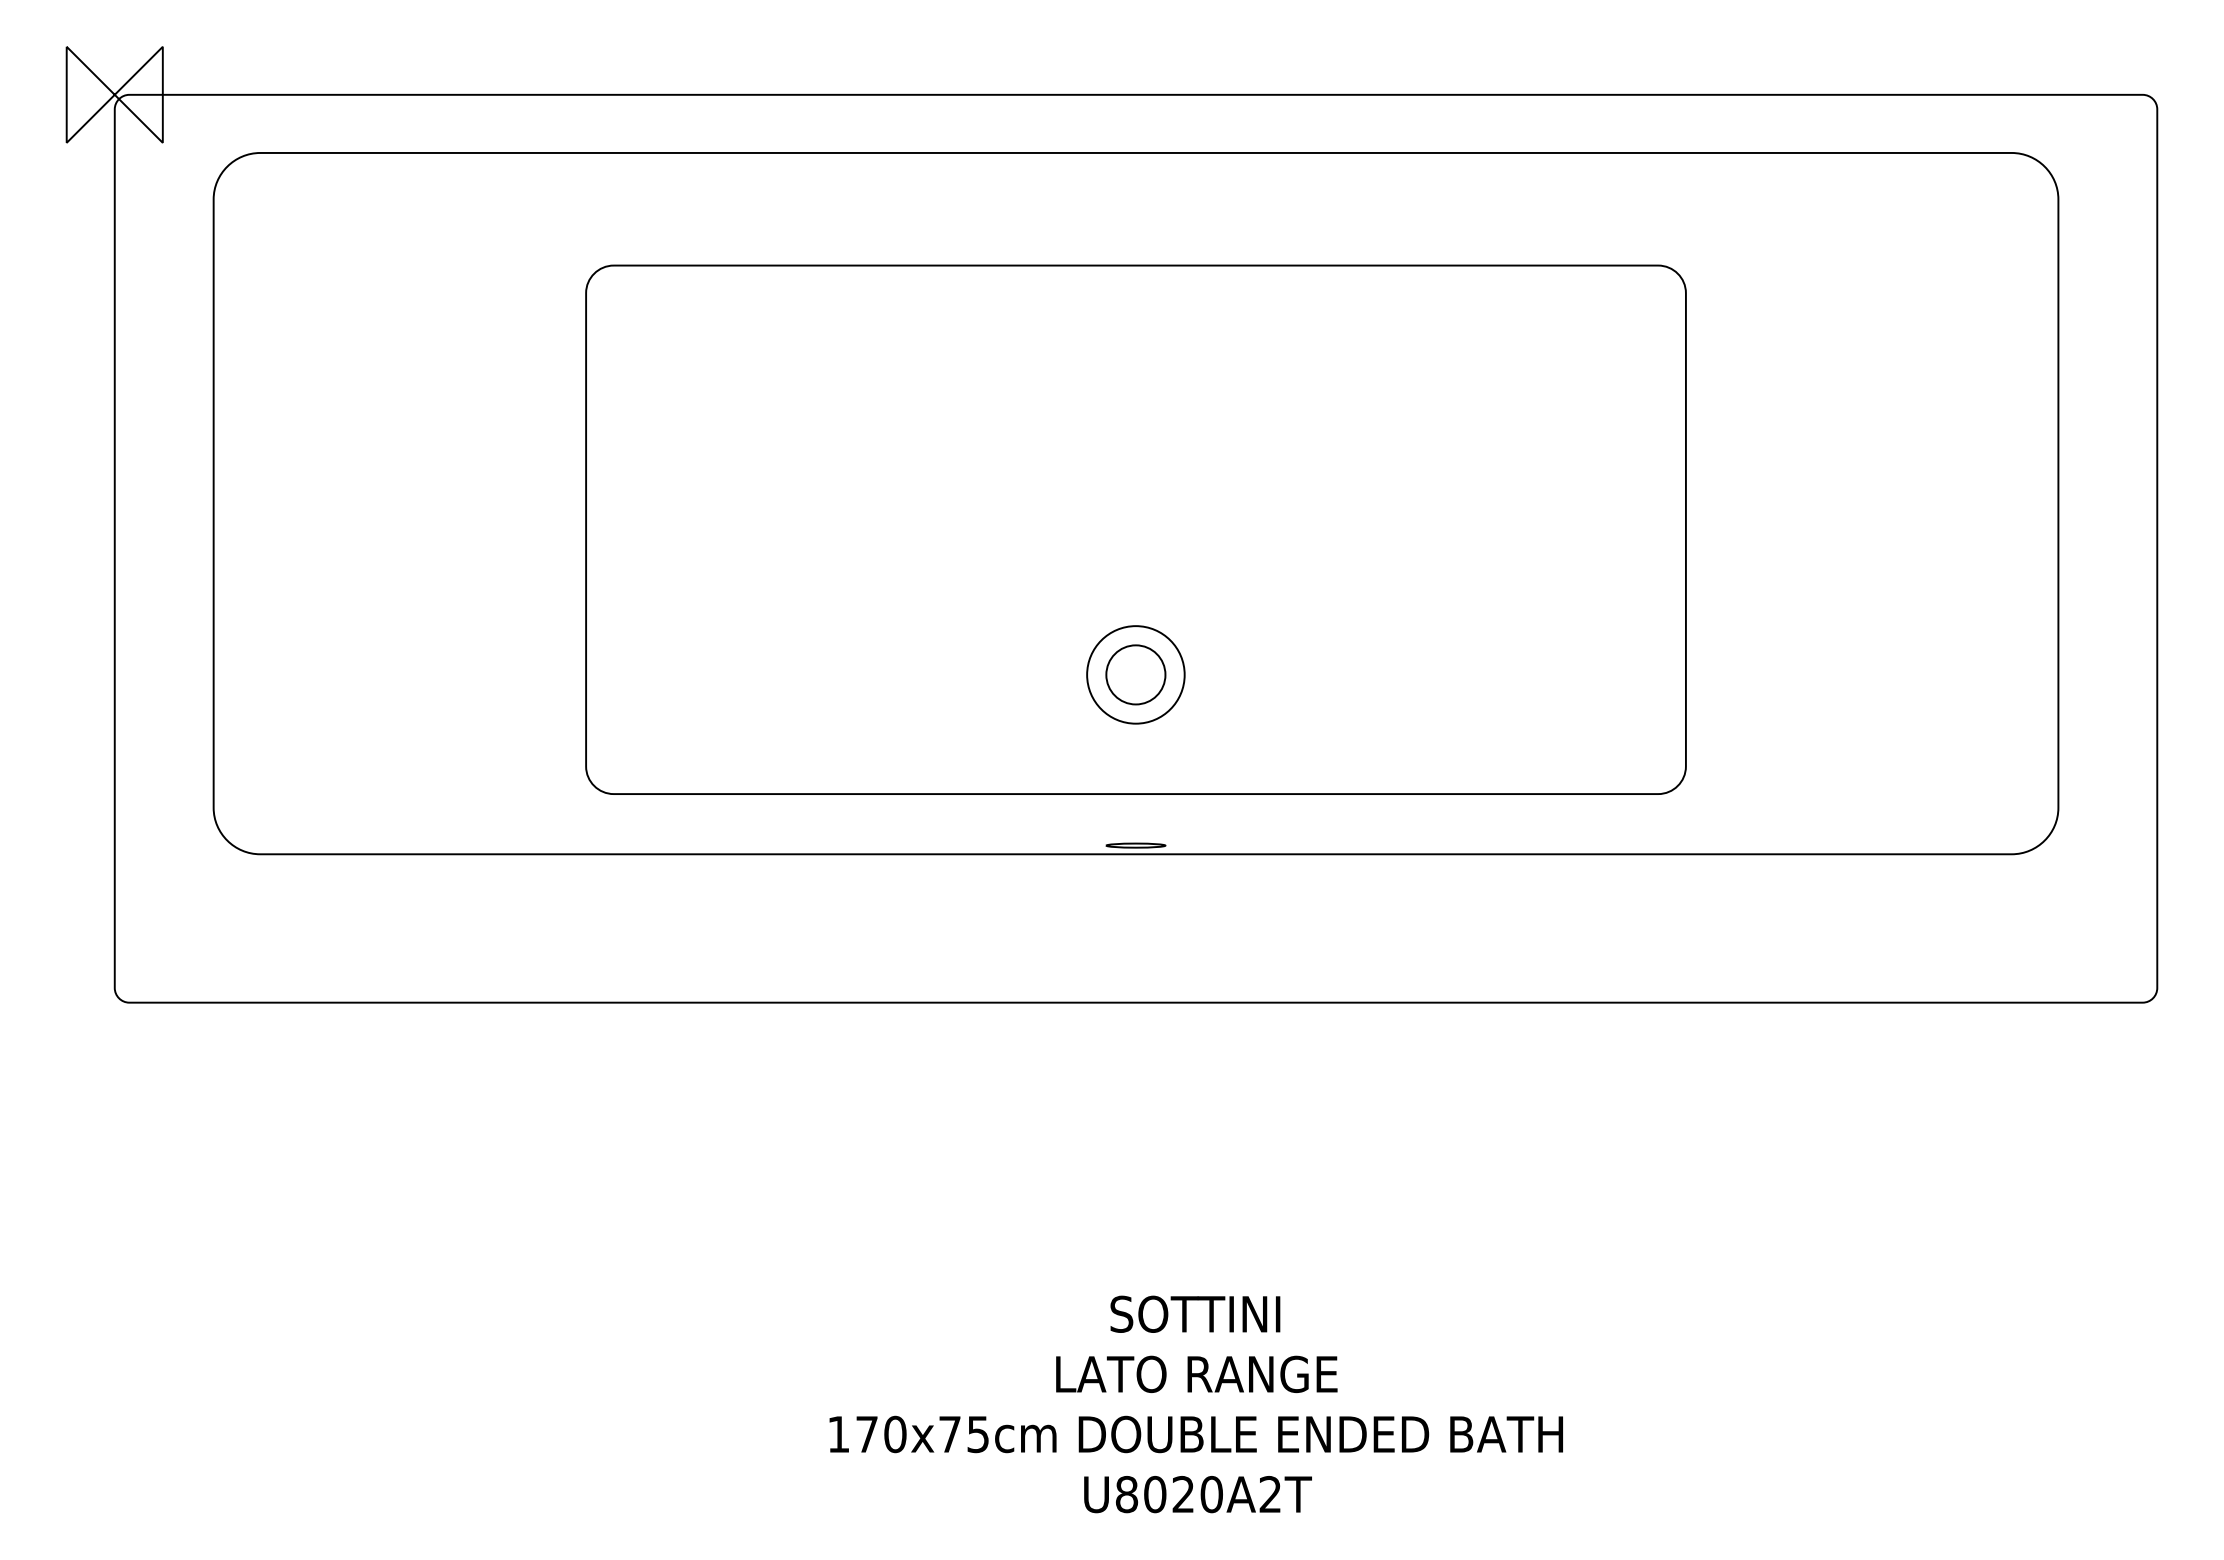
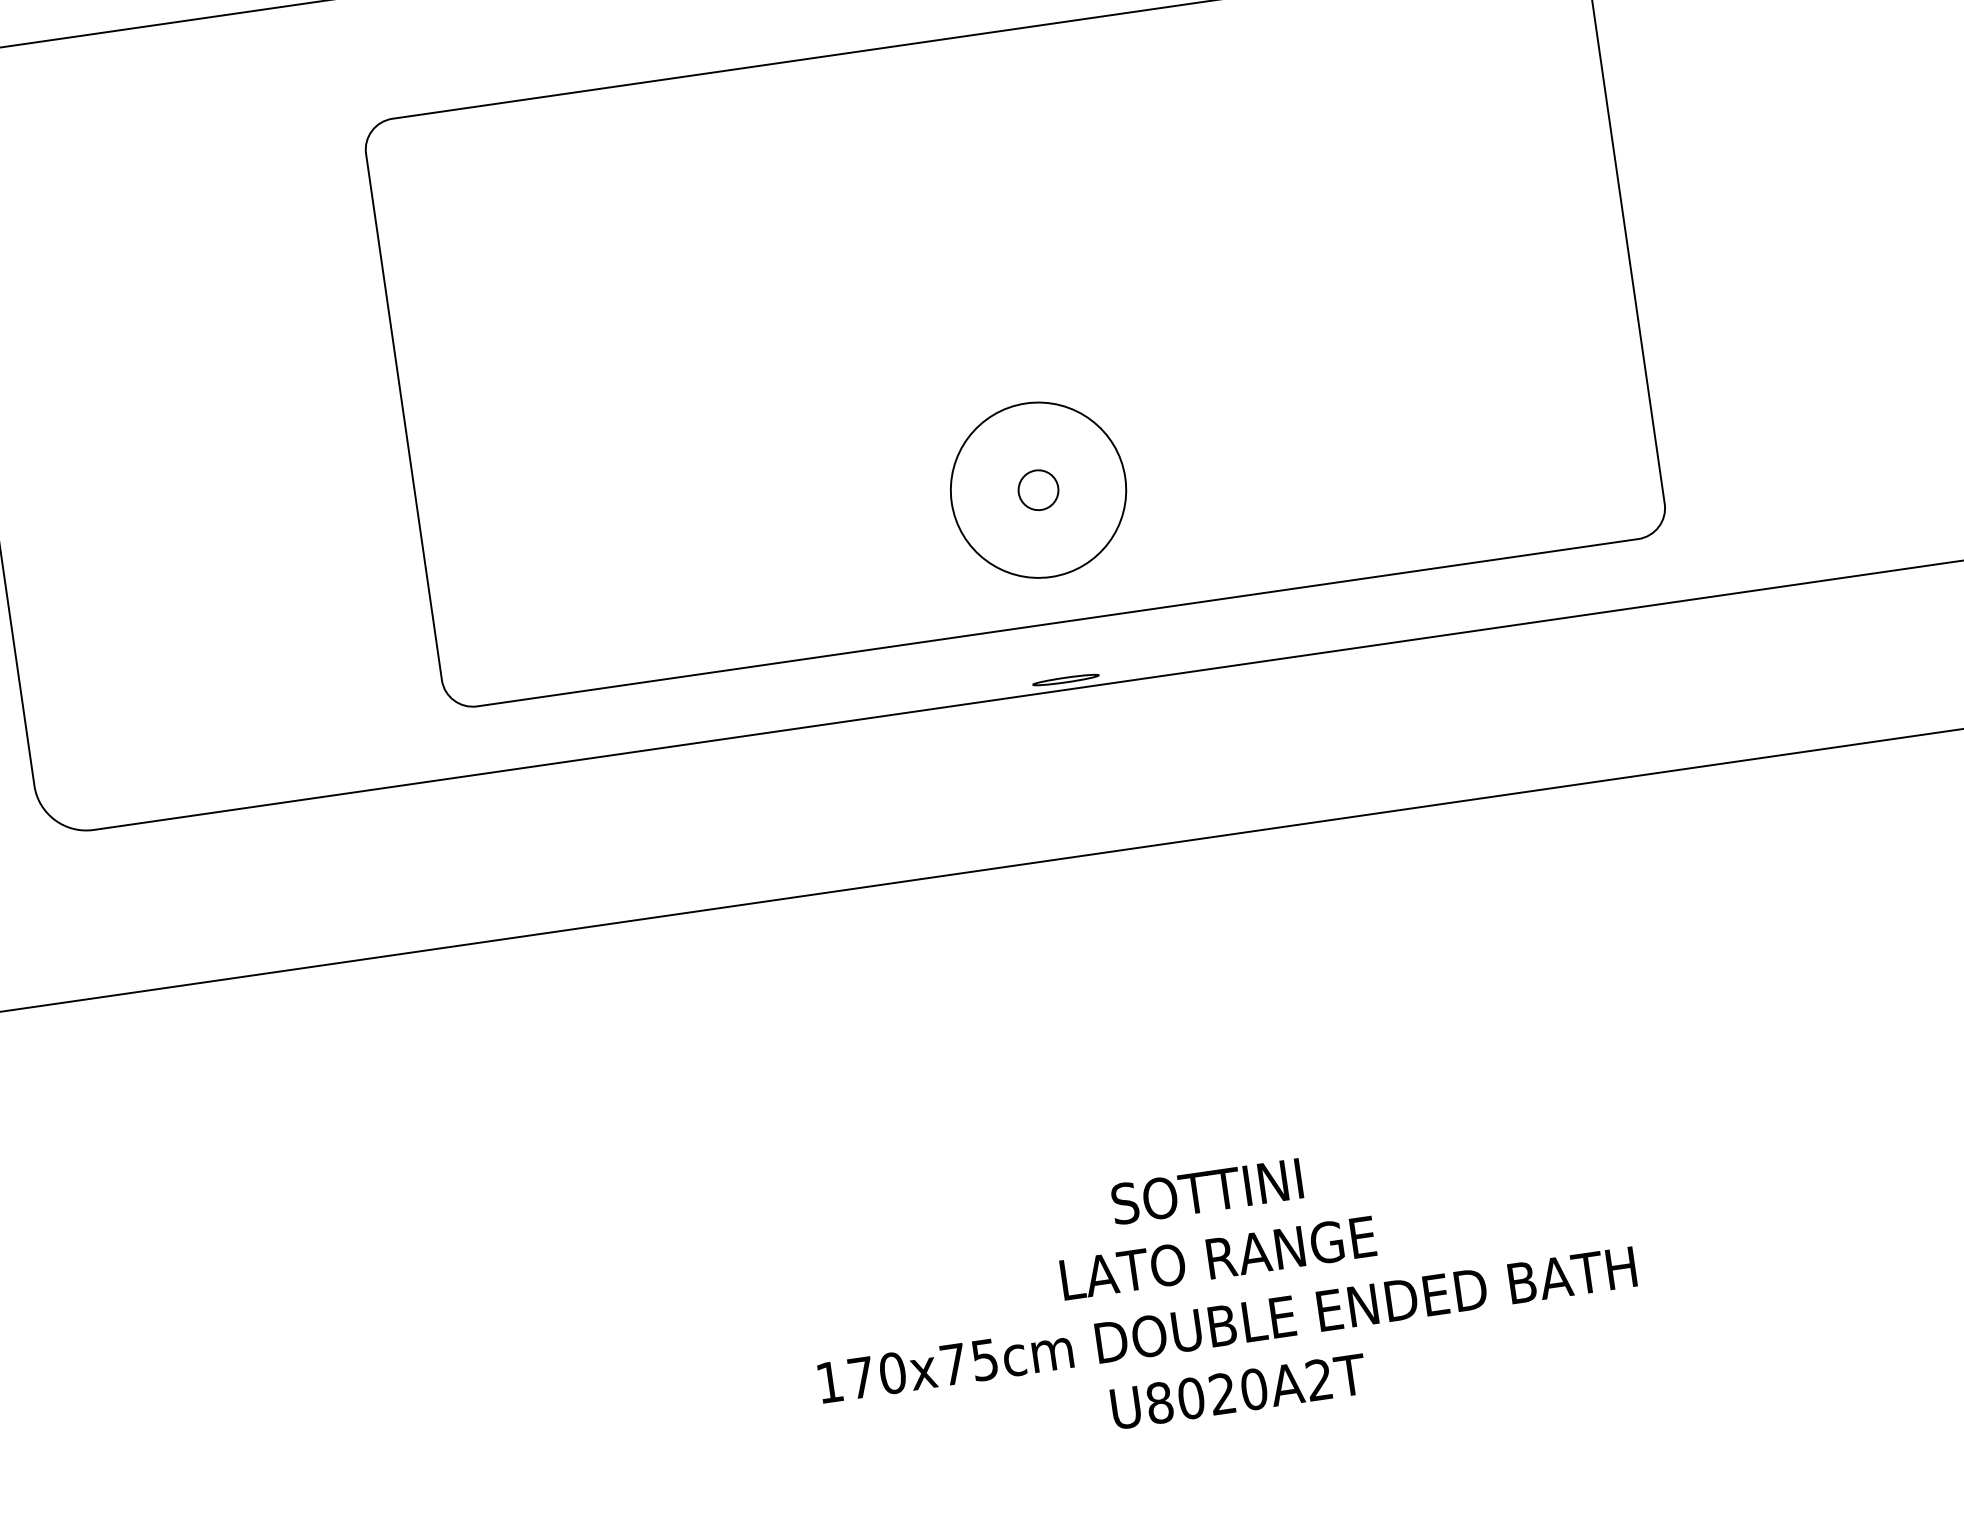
circle: (1135, 674) -> (1038, 489), size x0.6
circle: (1135, 674) -> (1038, 489), size x1.6

